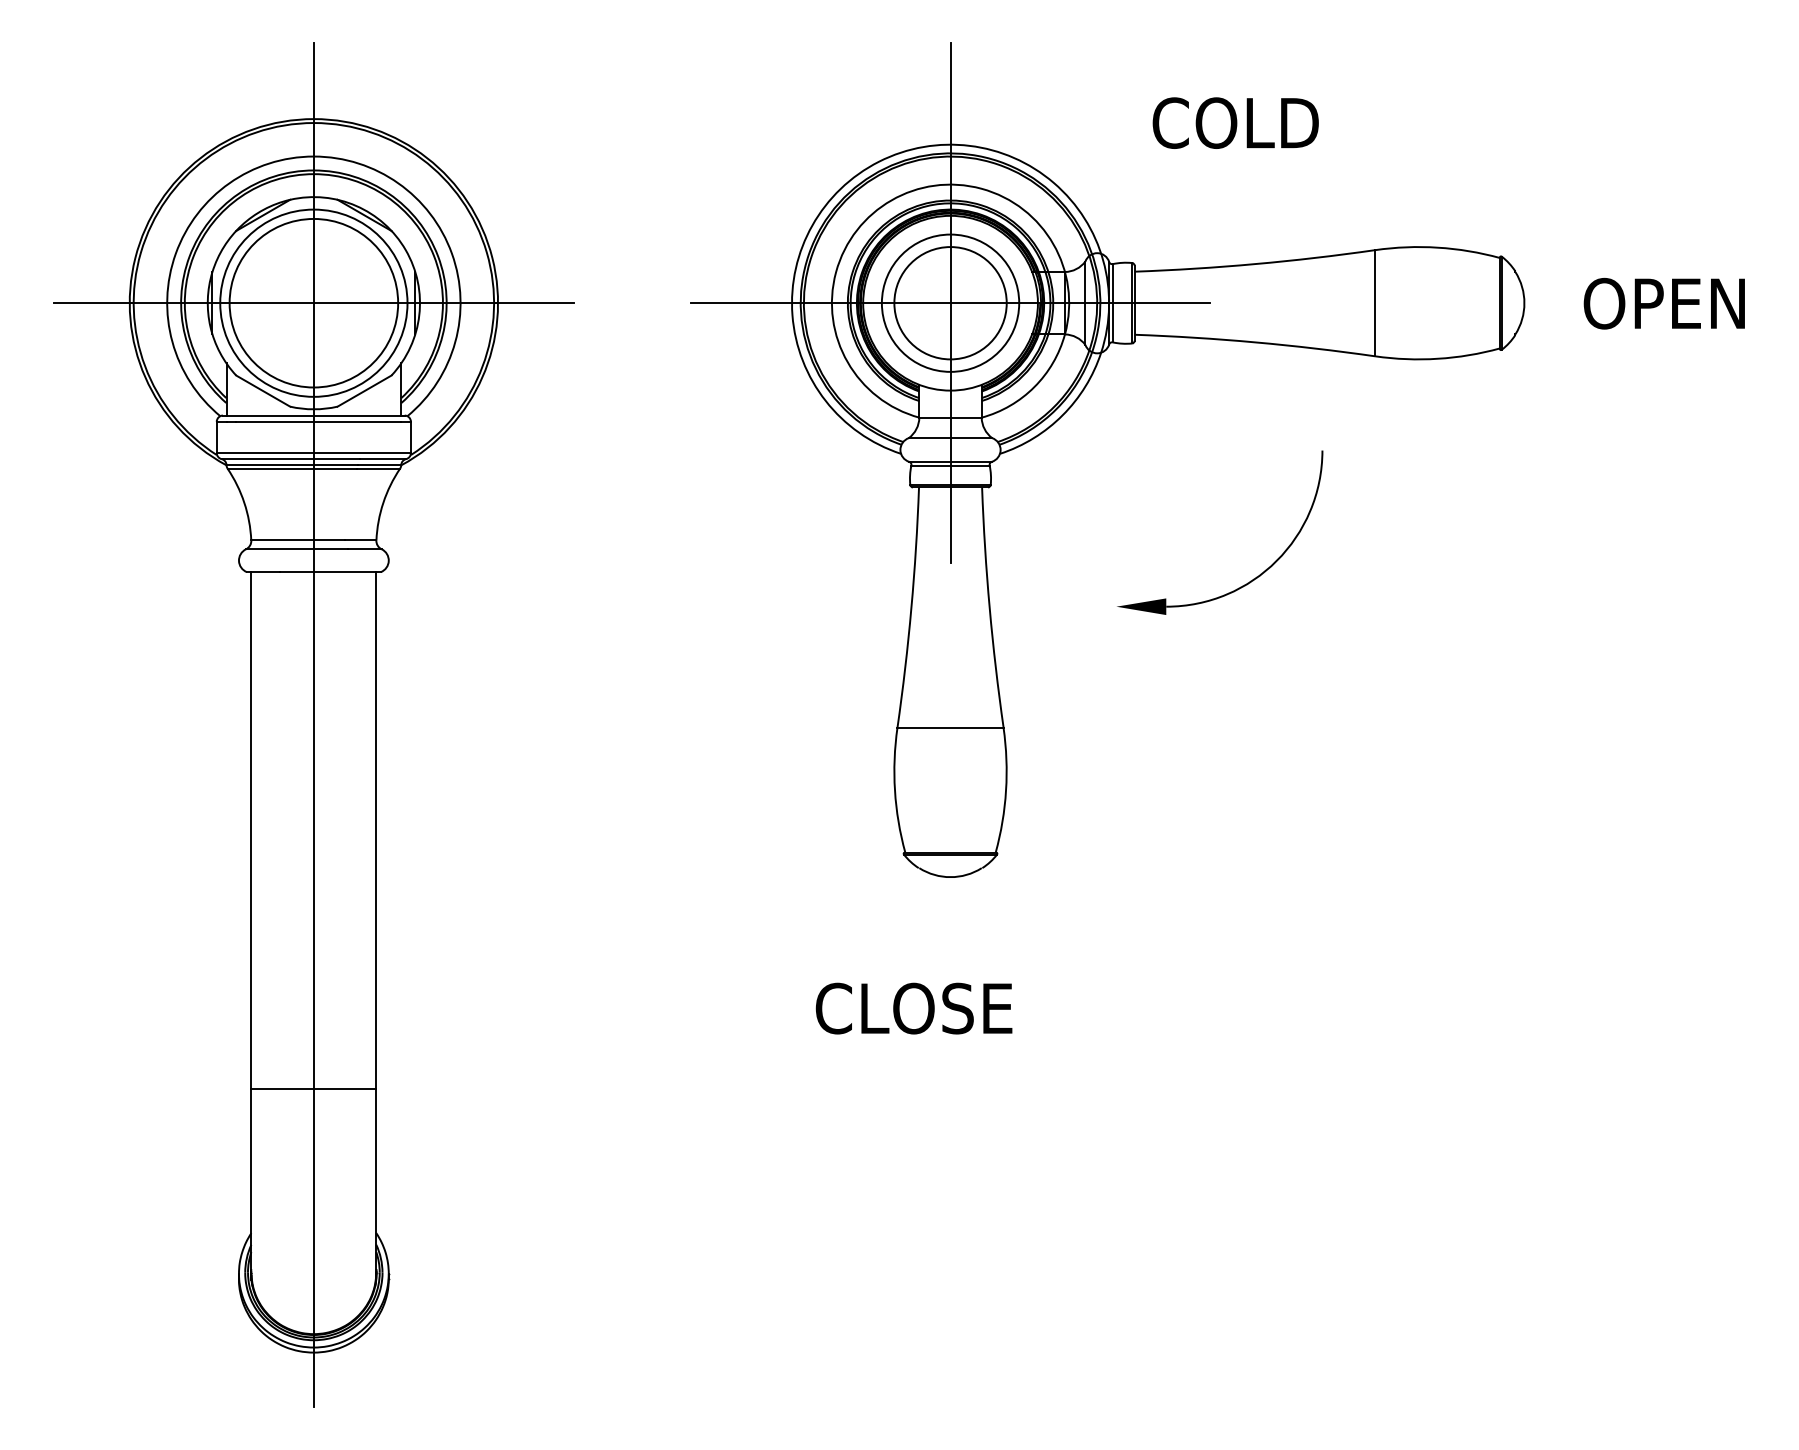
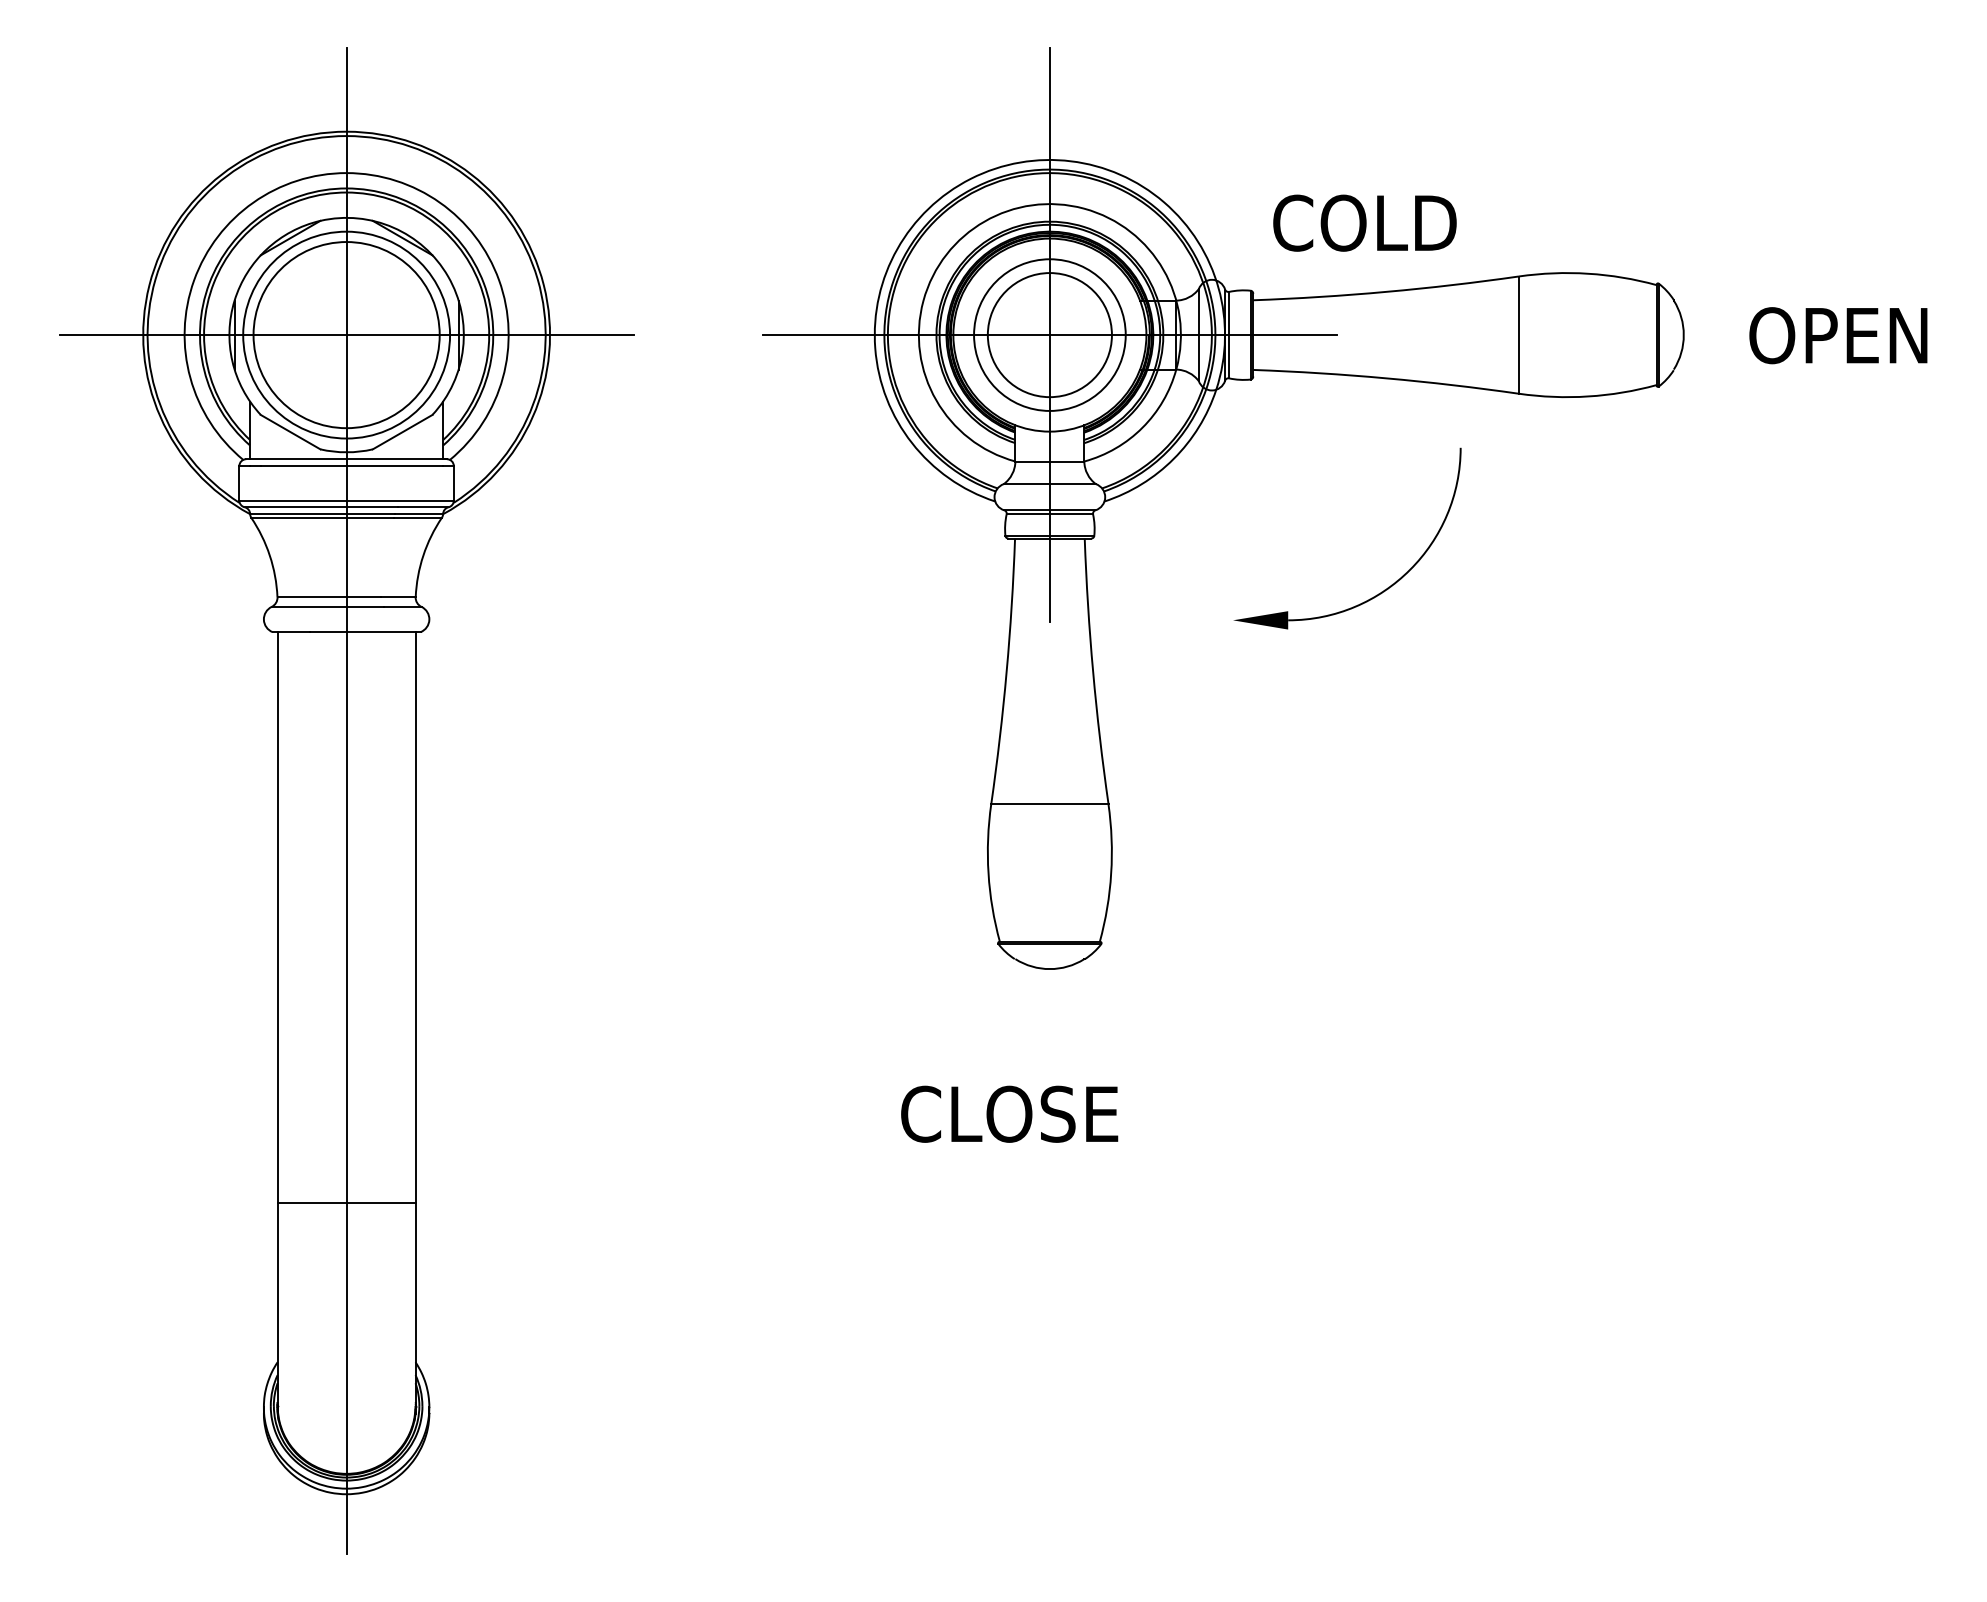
text: (1235, 122) -> (1364, 222), moved
part: (1250, 580) -> (1381, 591), moved

